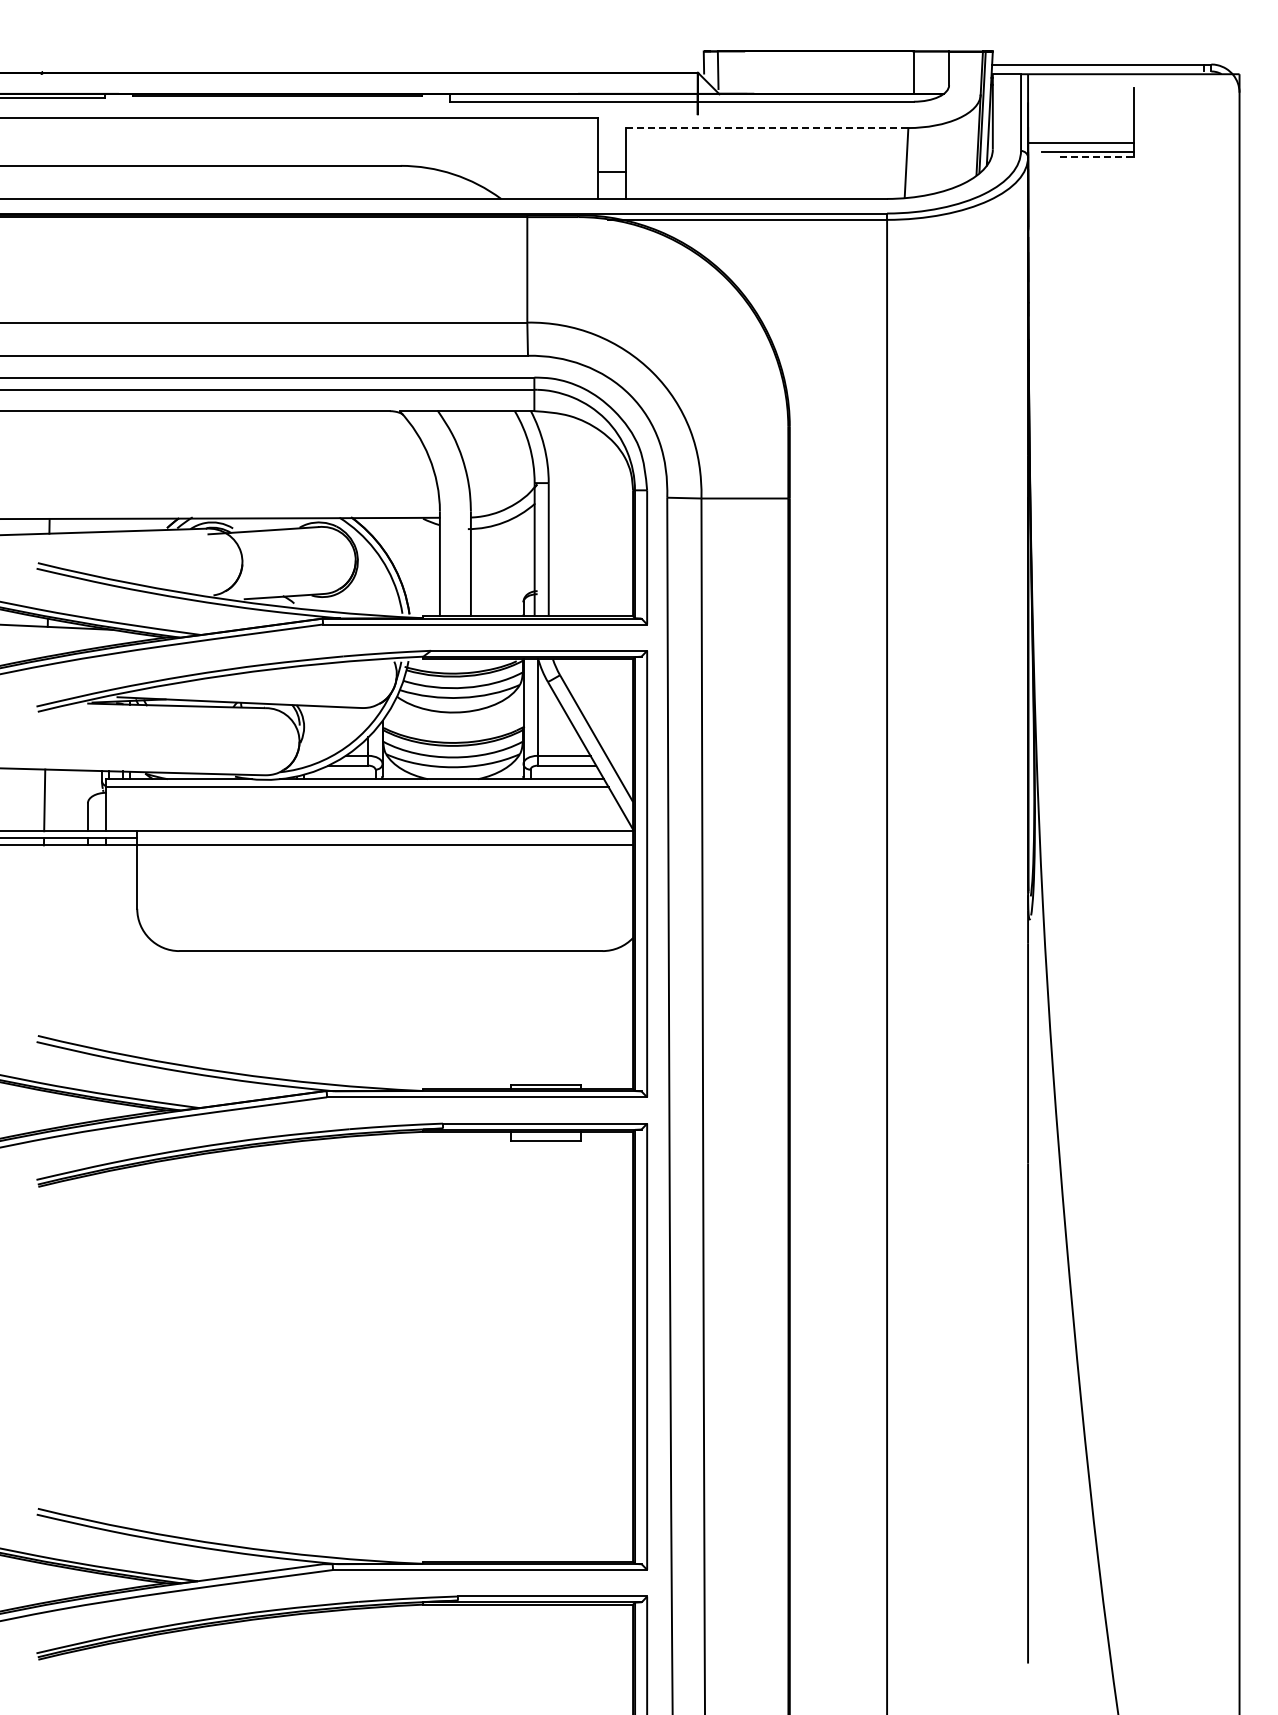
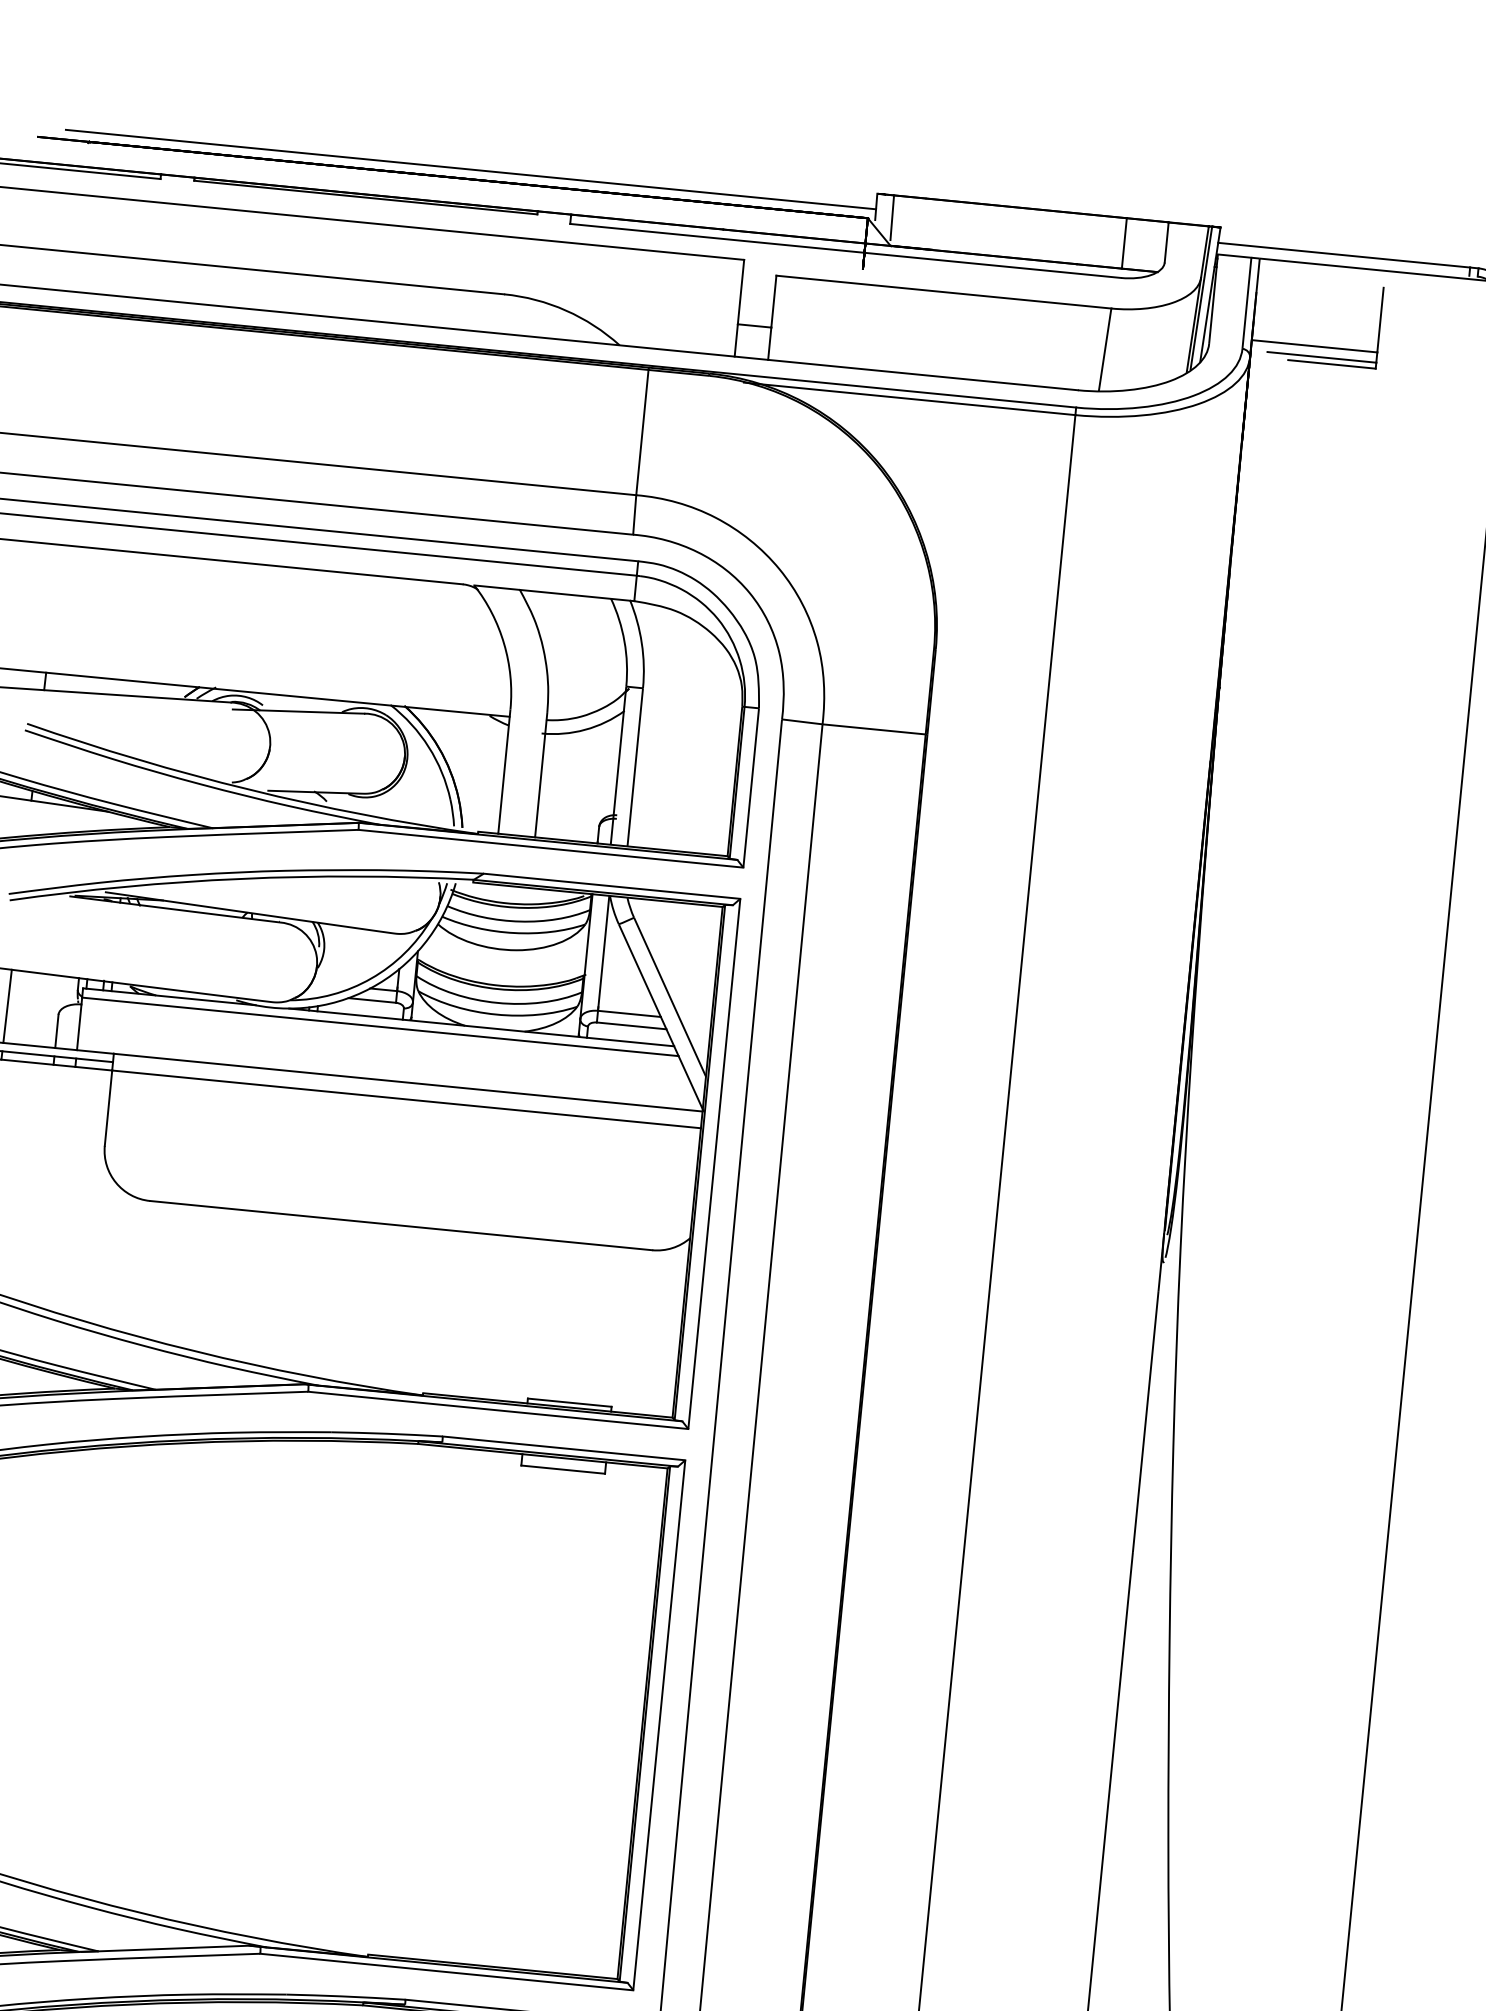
line: (362, 64) -> (470, 169), added
line: (766, 128) -> (942, 292), dashed -> solid
line: (1096, 156) -> (1331, 364), dashed -> solid

